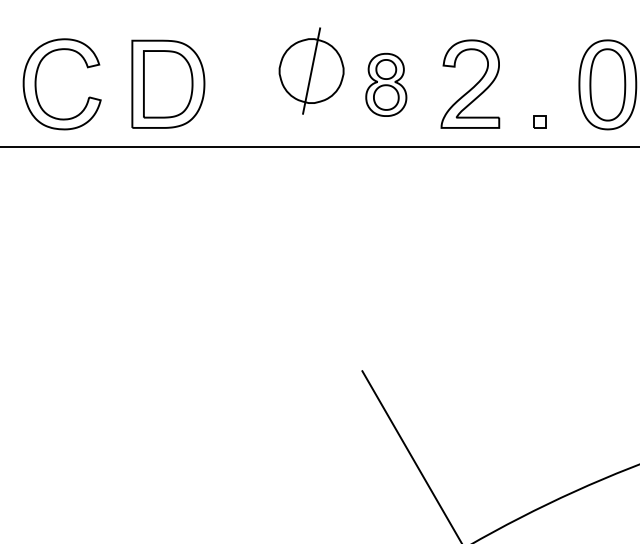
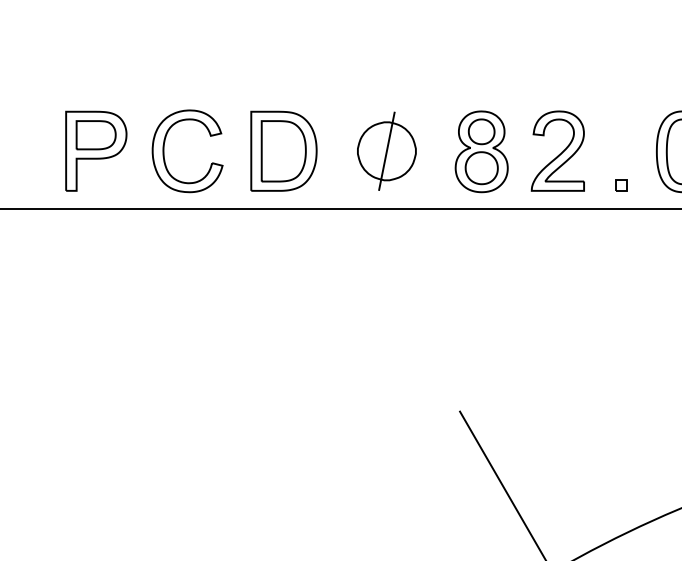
part: (311, 70) -> (386, 150), moved
part: (386, 84) -> (481, 151), size x1.43

